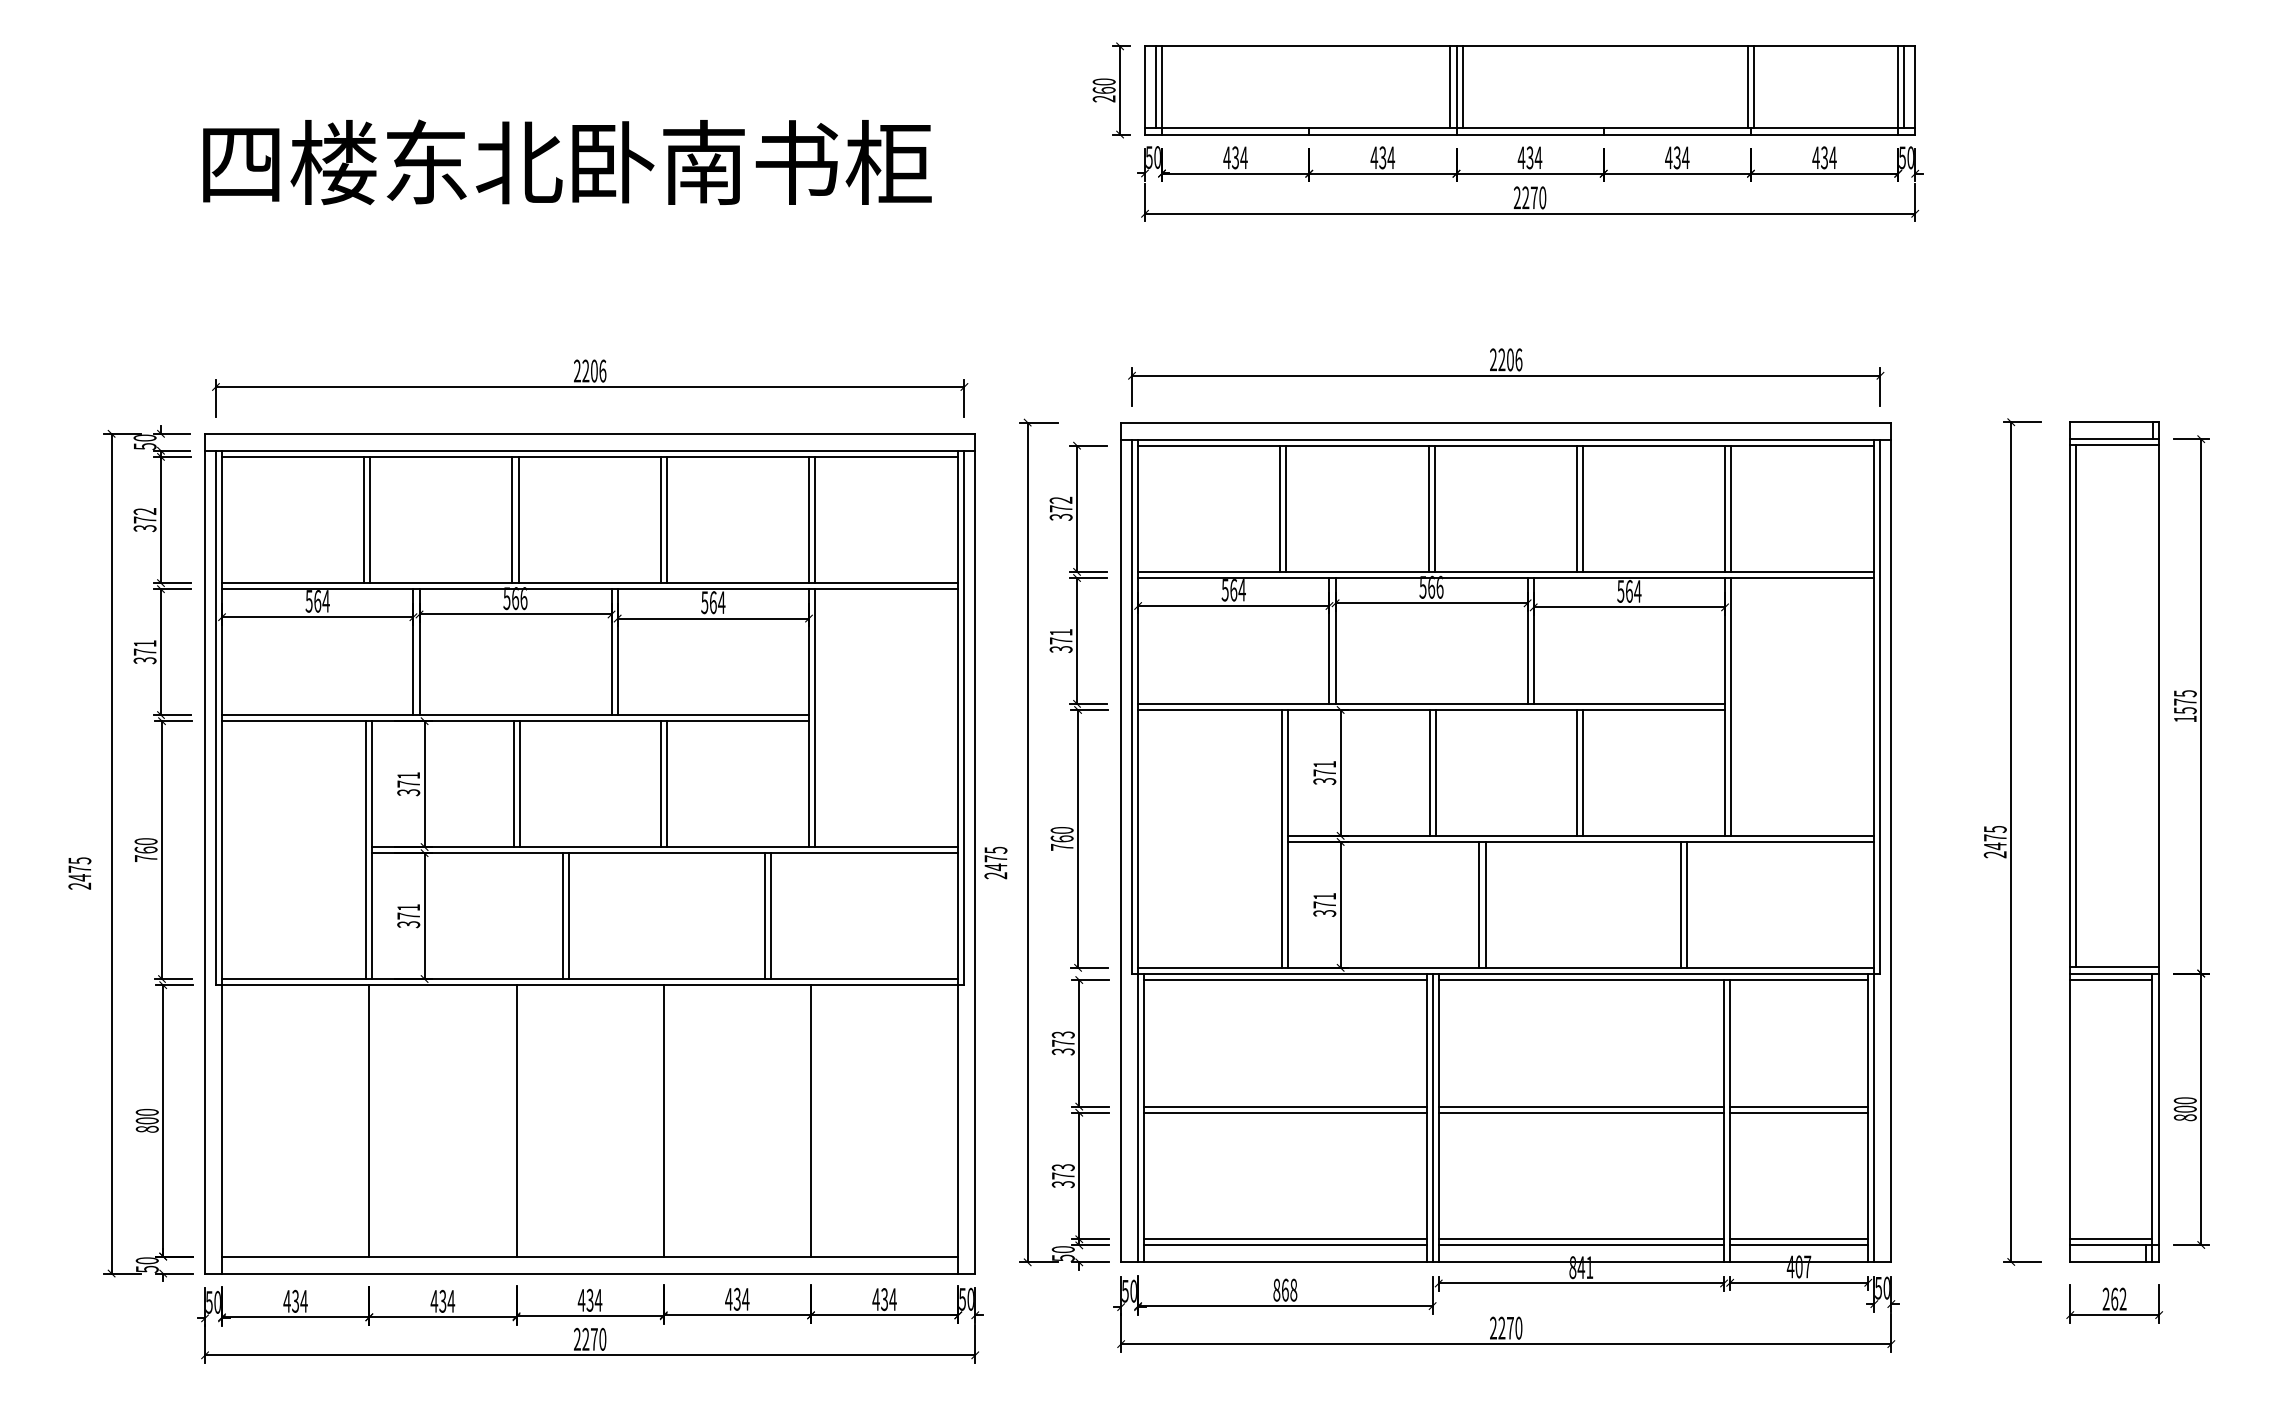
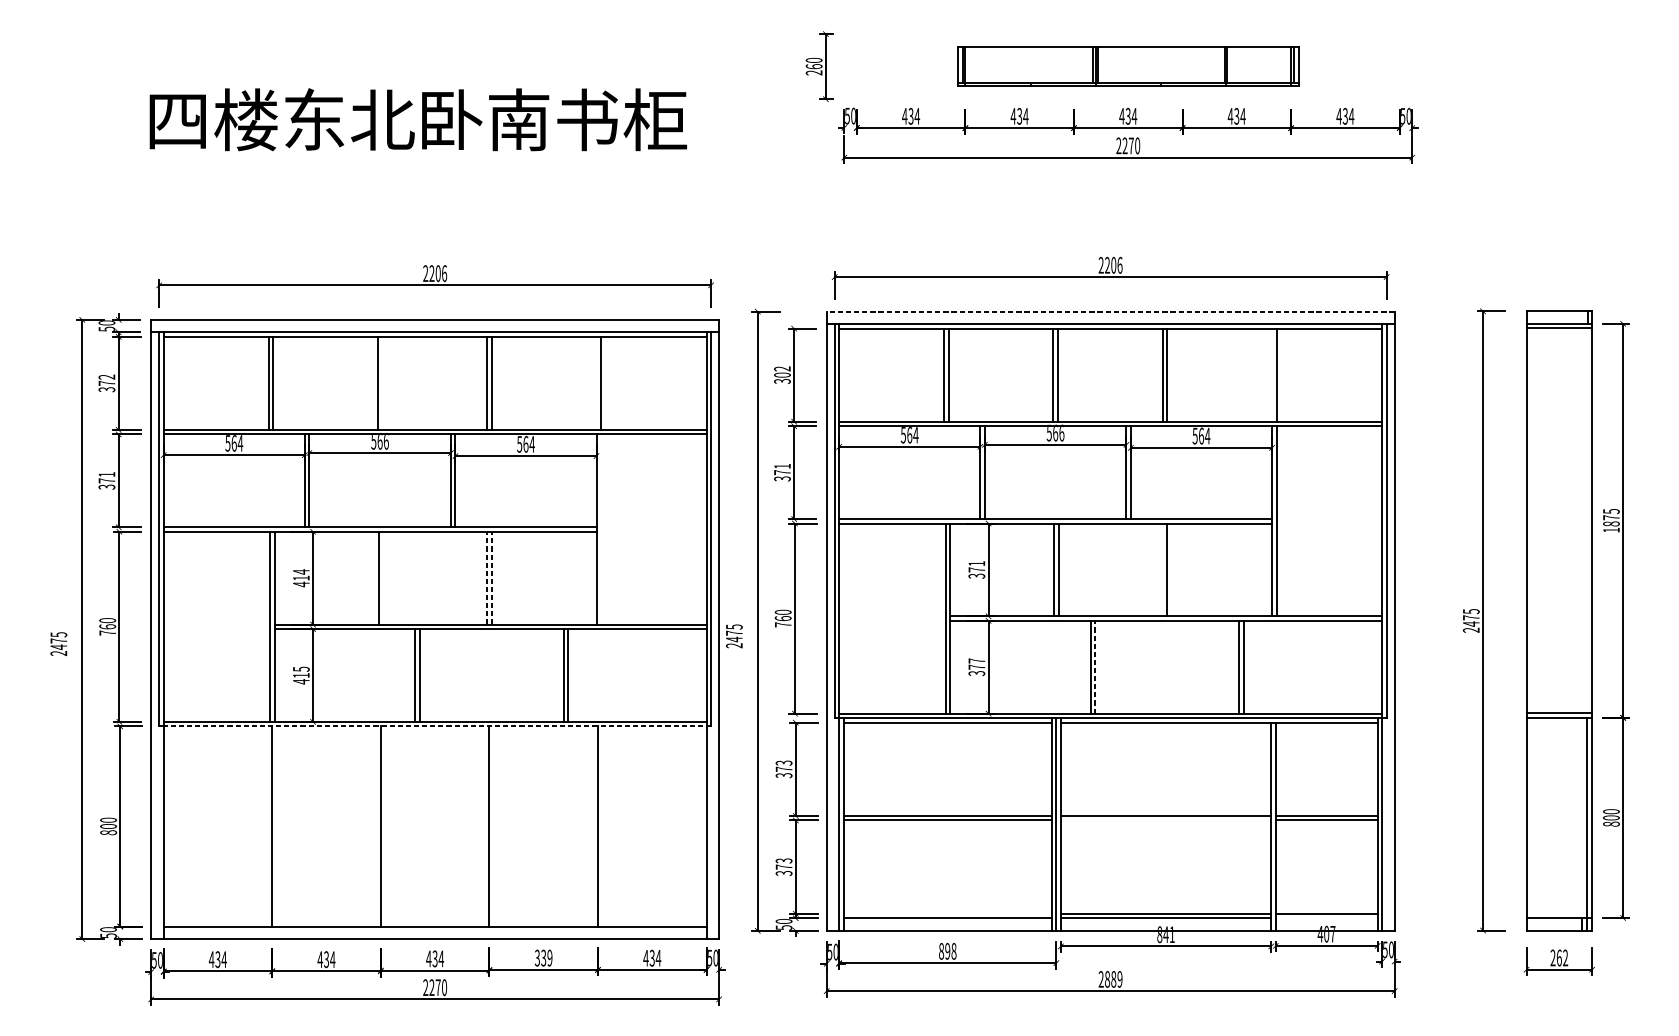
part: (1529, 90) -> (1127, 66), size x0.6
line: (1505, 422) -> (1110, 311), solid -> dashed
text: (1060, 508) -> (781, 374), 372 -> 302
line: (1725, 508) -> (1272, 374), removed
line: (518, 519) -> (382, 383), removed
line: (809, 519) -> (596, 383), removed
line: (2076, 706) -> (1531, 520), removed
text: (2184, 710) -> (1610, 523), 1575 -> 1875
line: (815, 718) -> (601, 529), removed
line: (1576, 772) -> (1162, 569), removed
text: (408, 783) -> (301, 577), 371 -> 414
line: (519, 784) -> (383, 578), removed
line: (660, 784) -> (487, 578), solid -> dashed
line: (666, 784) -> (491, 578), solid -> dashed
text: (1324, 896) -> (976, 661), 371 -> 377
line: (1485, 904) -> (1095, 666), solid -> dashed
text: (408, 916) -> (301, 675), 371 -> 415
line: (2110, 979) -> (1556, 722), removed
line: (592, 985) -> (436, 726), solid -> dashed
line: (1581, 1112) -> (1166, 820), removed
line: (2110, 1238) -> (1556, 913), removed
line: (1285, 1239) -> (947, 913), removed
line: (1799, 1245) -> (1326, 918), removed
text: (1284, 1289) -> (947, 950), 868 -> 898
text: (737, 1298) -> (543, 957), 434 -> 339
text: (1510, 1327) -> (1113, 978), 2270 -> 2889

